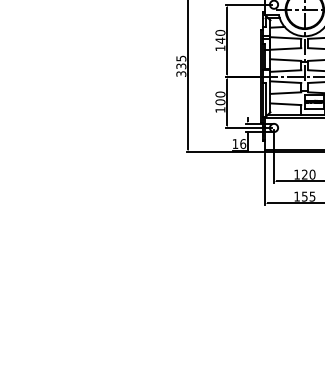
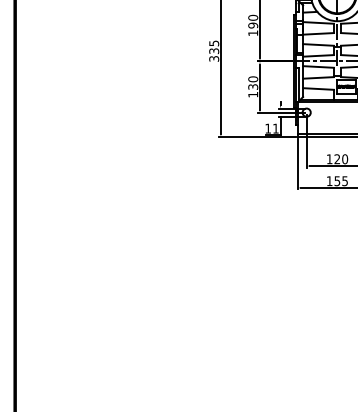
text: (220, 40) -> (253, 25), 140 -> 190
text: (220, 101) -> (253, 86), 100 -> 130
text: (242, 143) -> (275, 128), 16 -> 11

